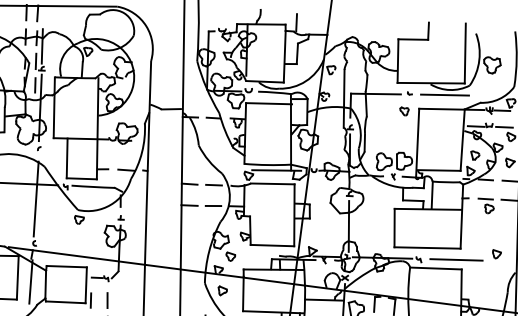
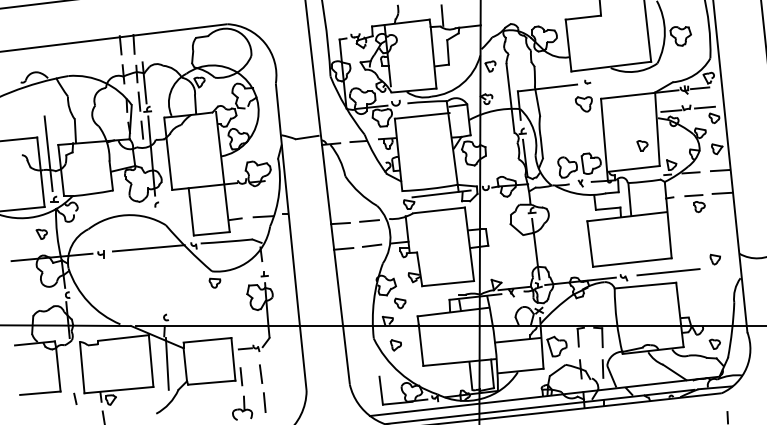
line: (445, 95) -> (629, 78), removed
part: (404, 111) -> (583, 104), size x1.6
part: (475, 155) -> (642, 145), moved
line: (35, 198) -> (160, 264), removed

